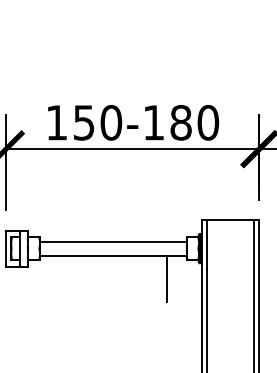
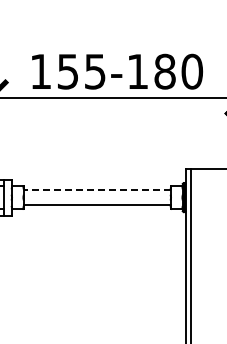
text: (111, 122) -> (95, 71), 150-180 -> 155-180
line: (112, 241) -> (96, 190), solid -> dashed
line: (167, 278) -> (151, 227), removed

